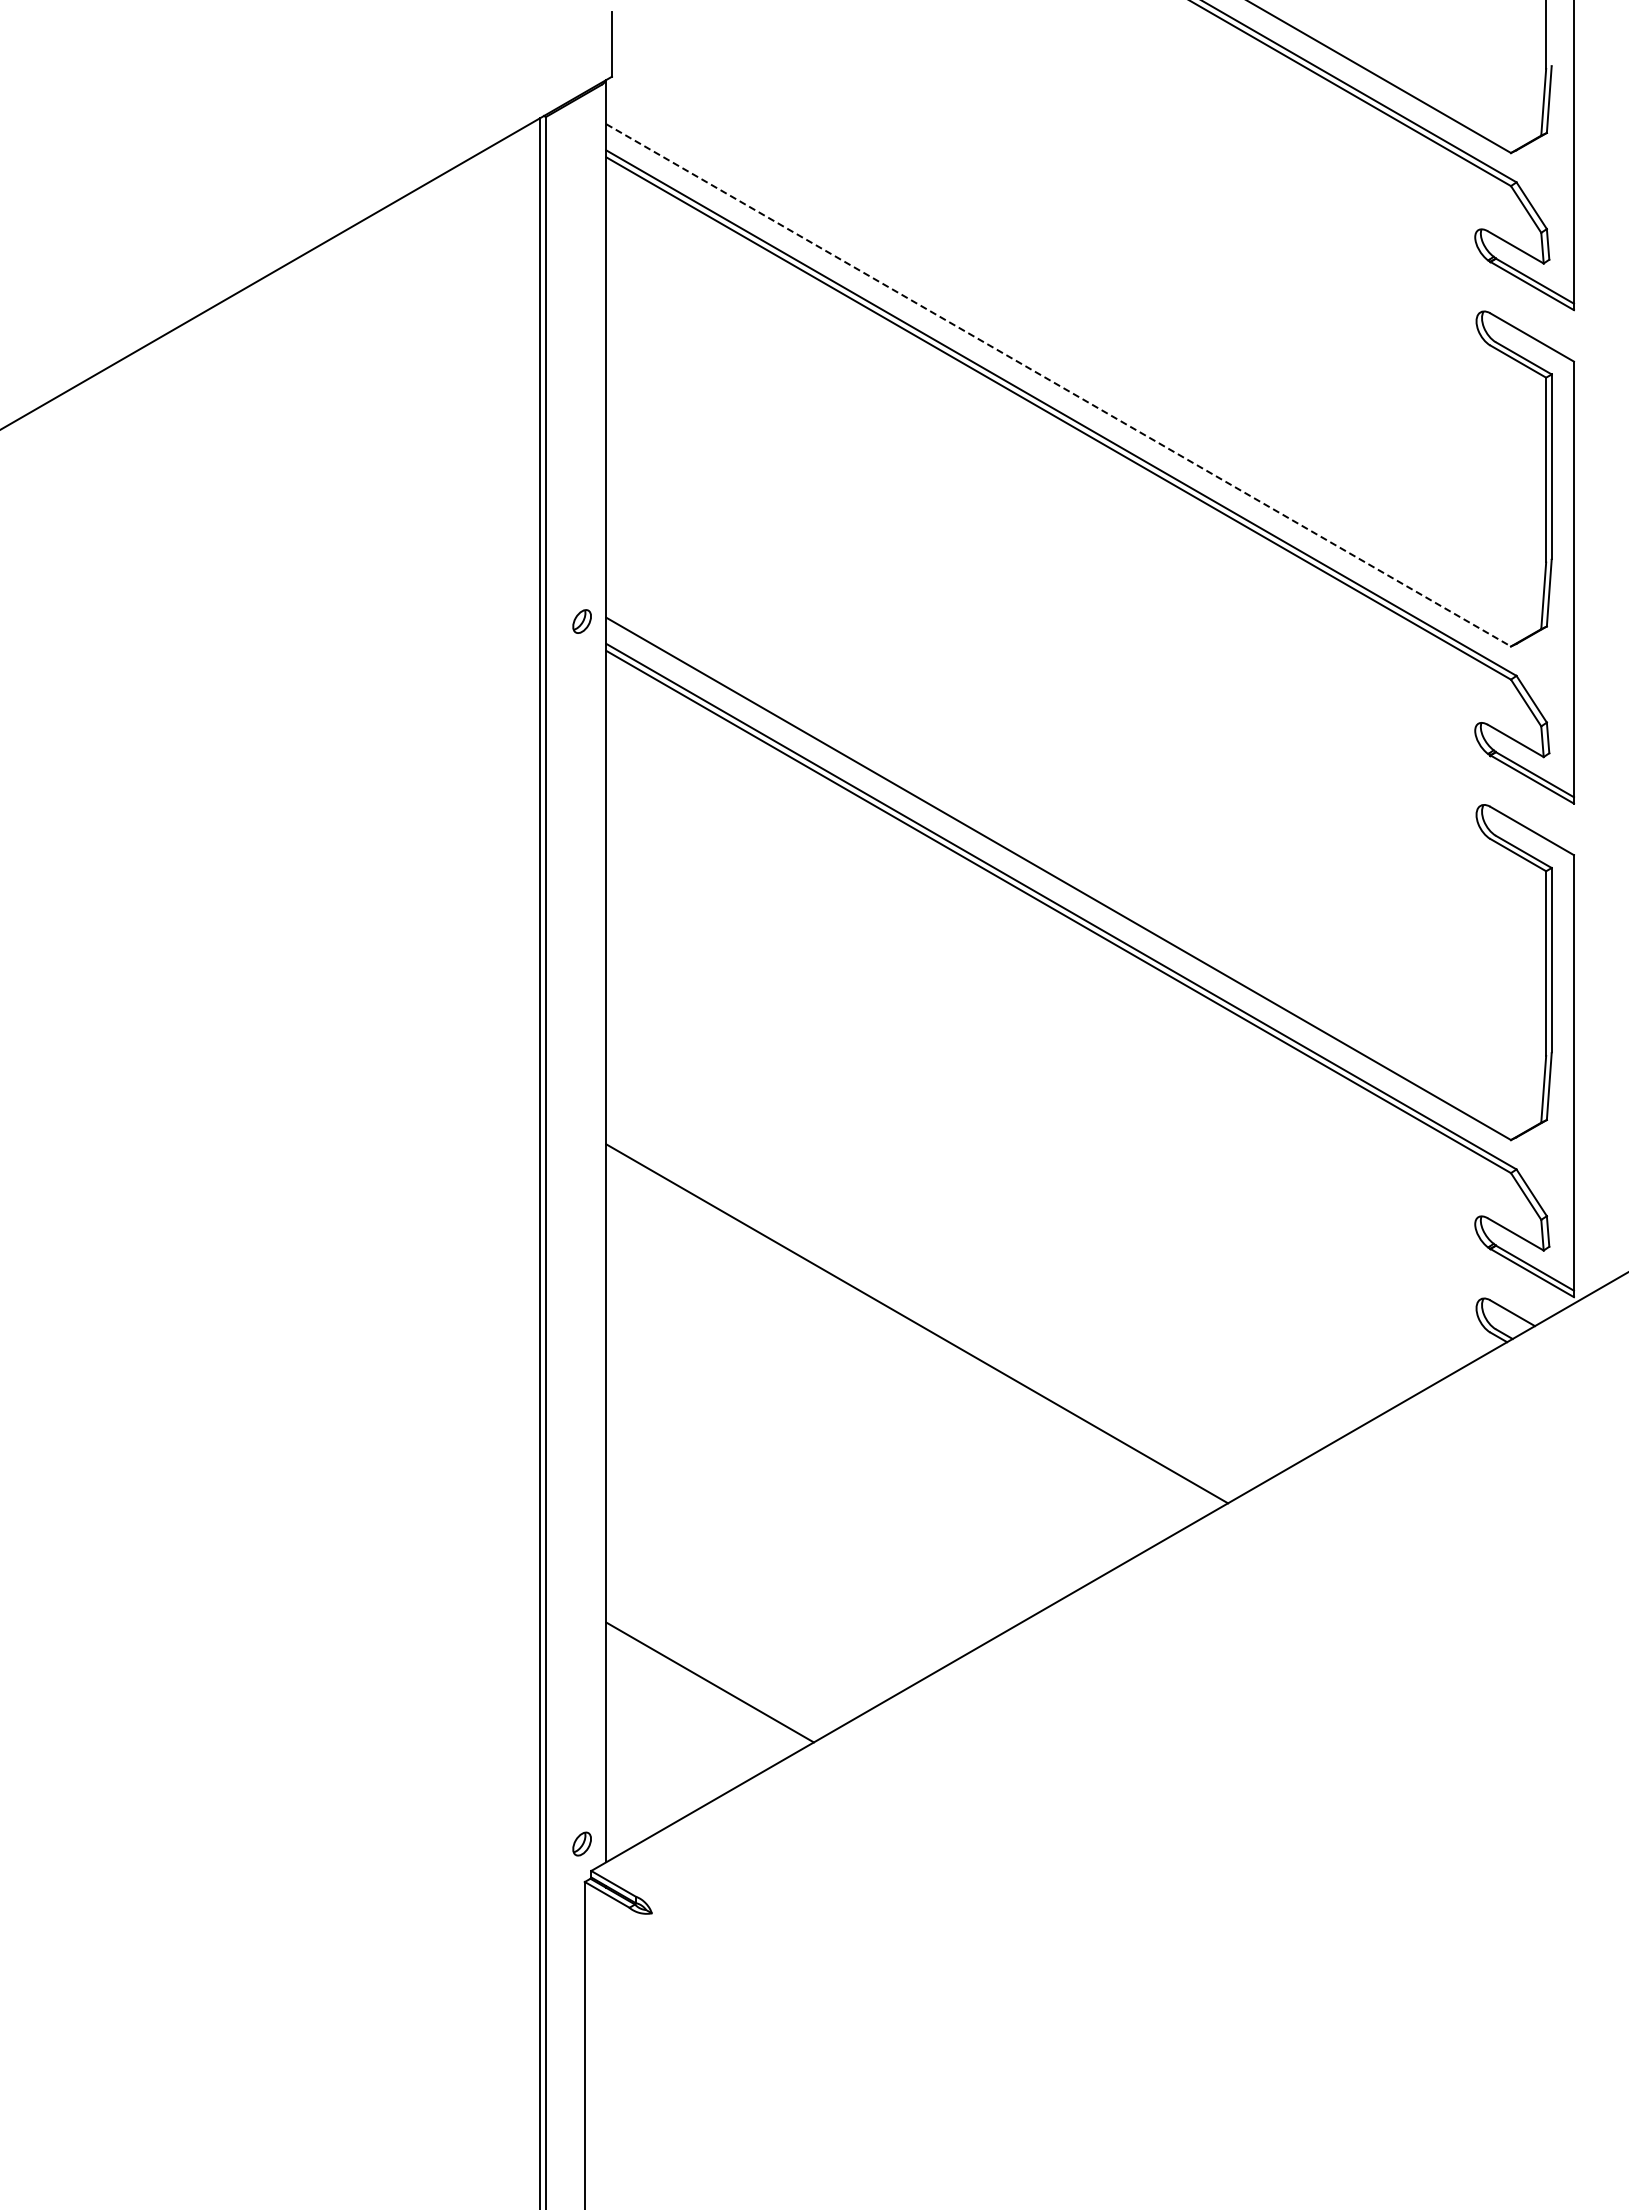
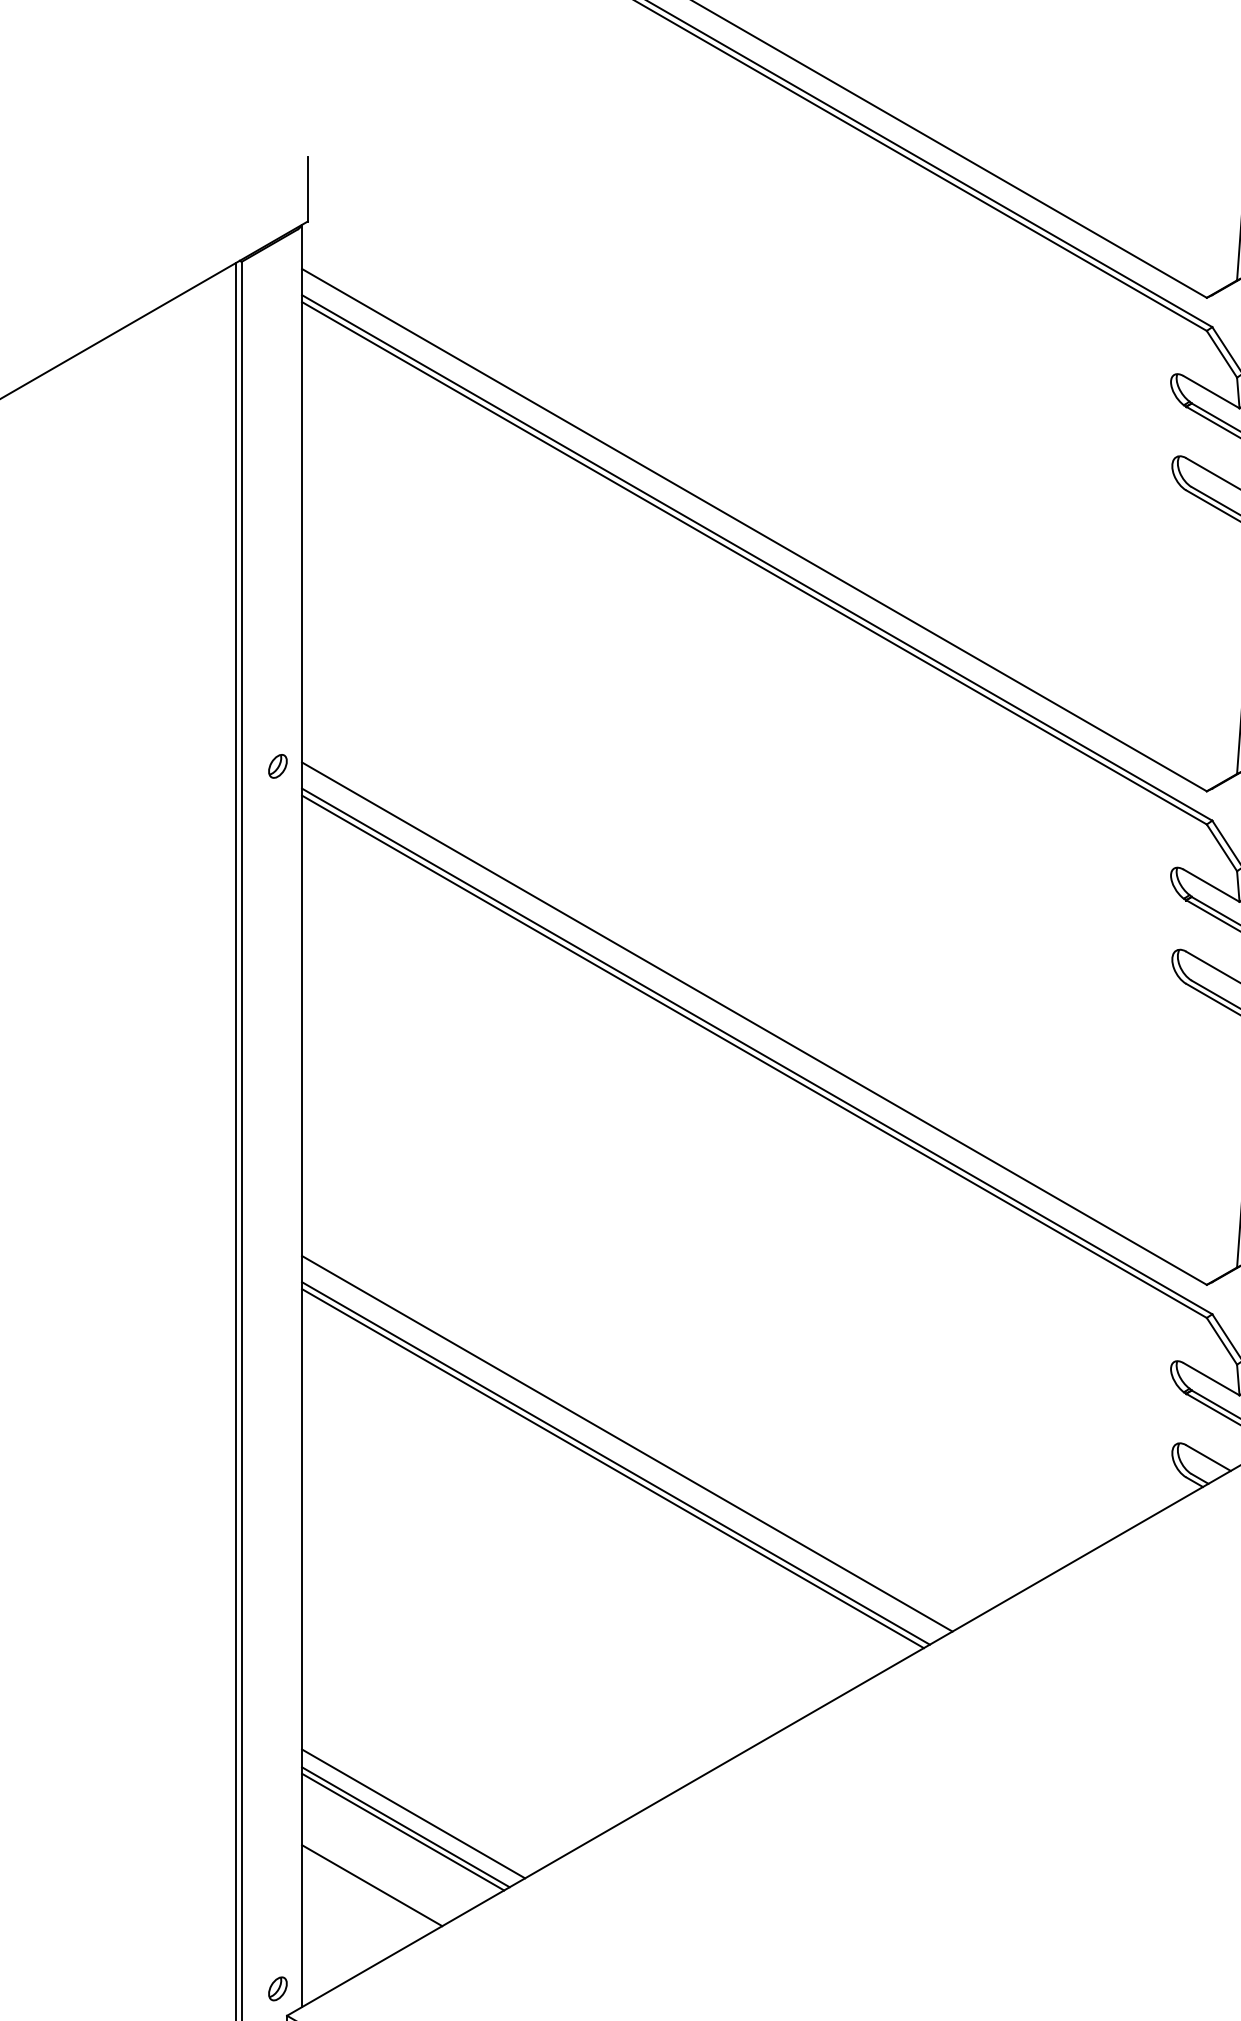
line: (1059, 385) -> (755, 530), dashed -> solid
line: (931, 1298) -> (627, 1443), added
line: (920, 1318) -> (616, 1463), added
line: (717, 1668) -> (413, 1813), added
line: (707, 1686) -> (403, 1831), added
line: (676, 1740) -> (372, 1885), added

